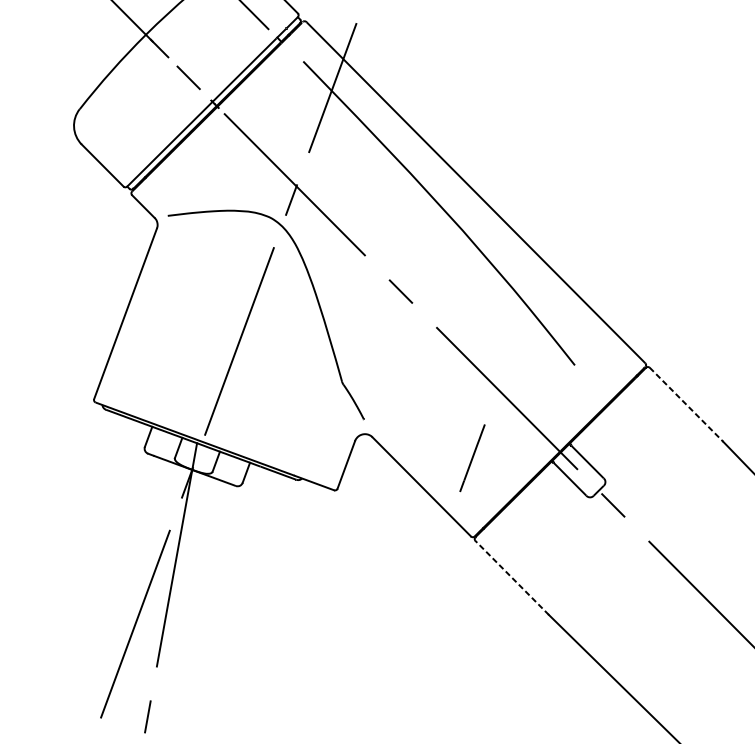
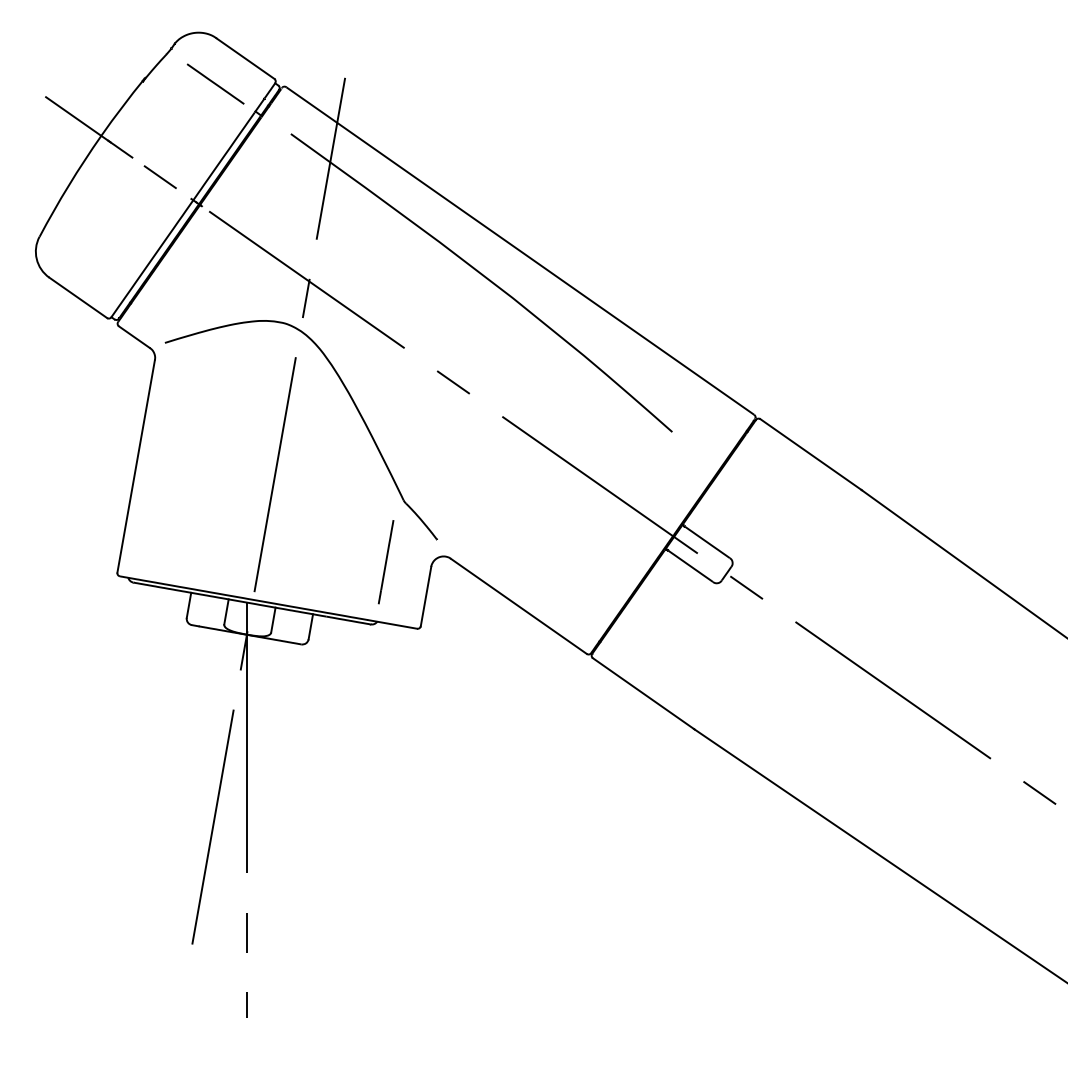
line: (686, 404) -> (811, 454), dashed -> solid
line: (471, 458) -> (385, 562), moved
line: (512, 577) -> (643, 693), dashed -> solid

